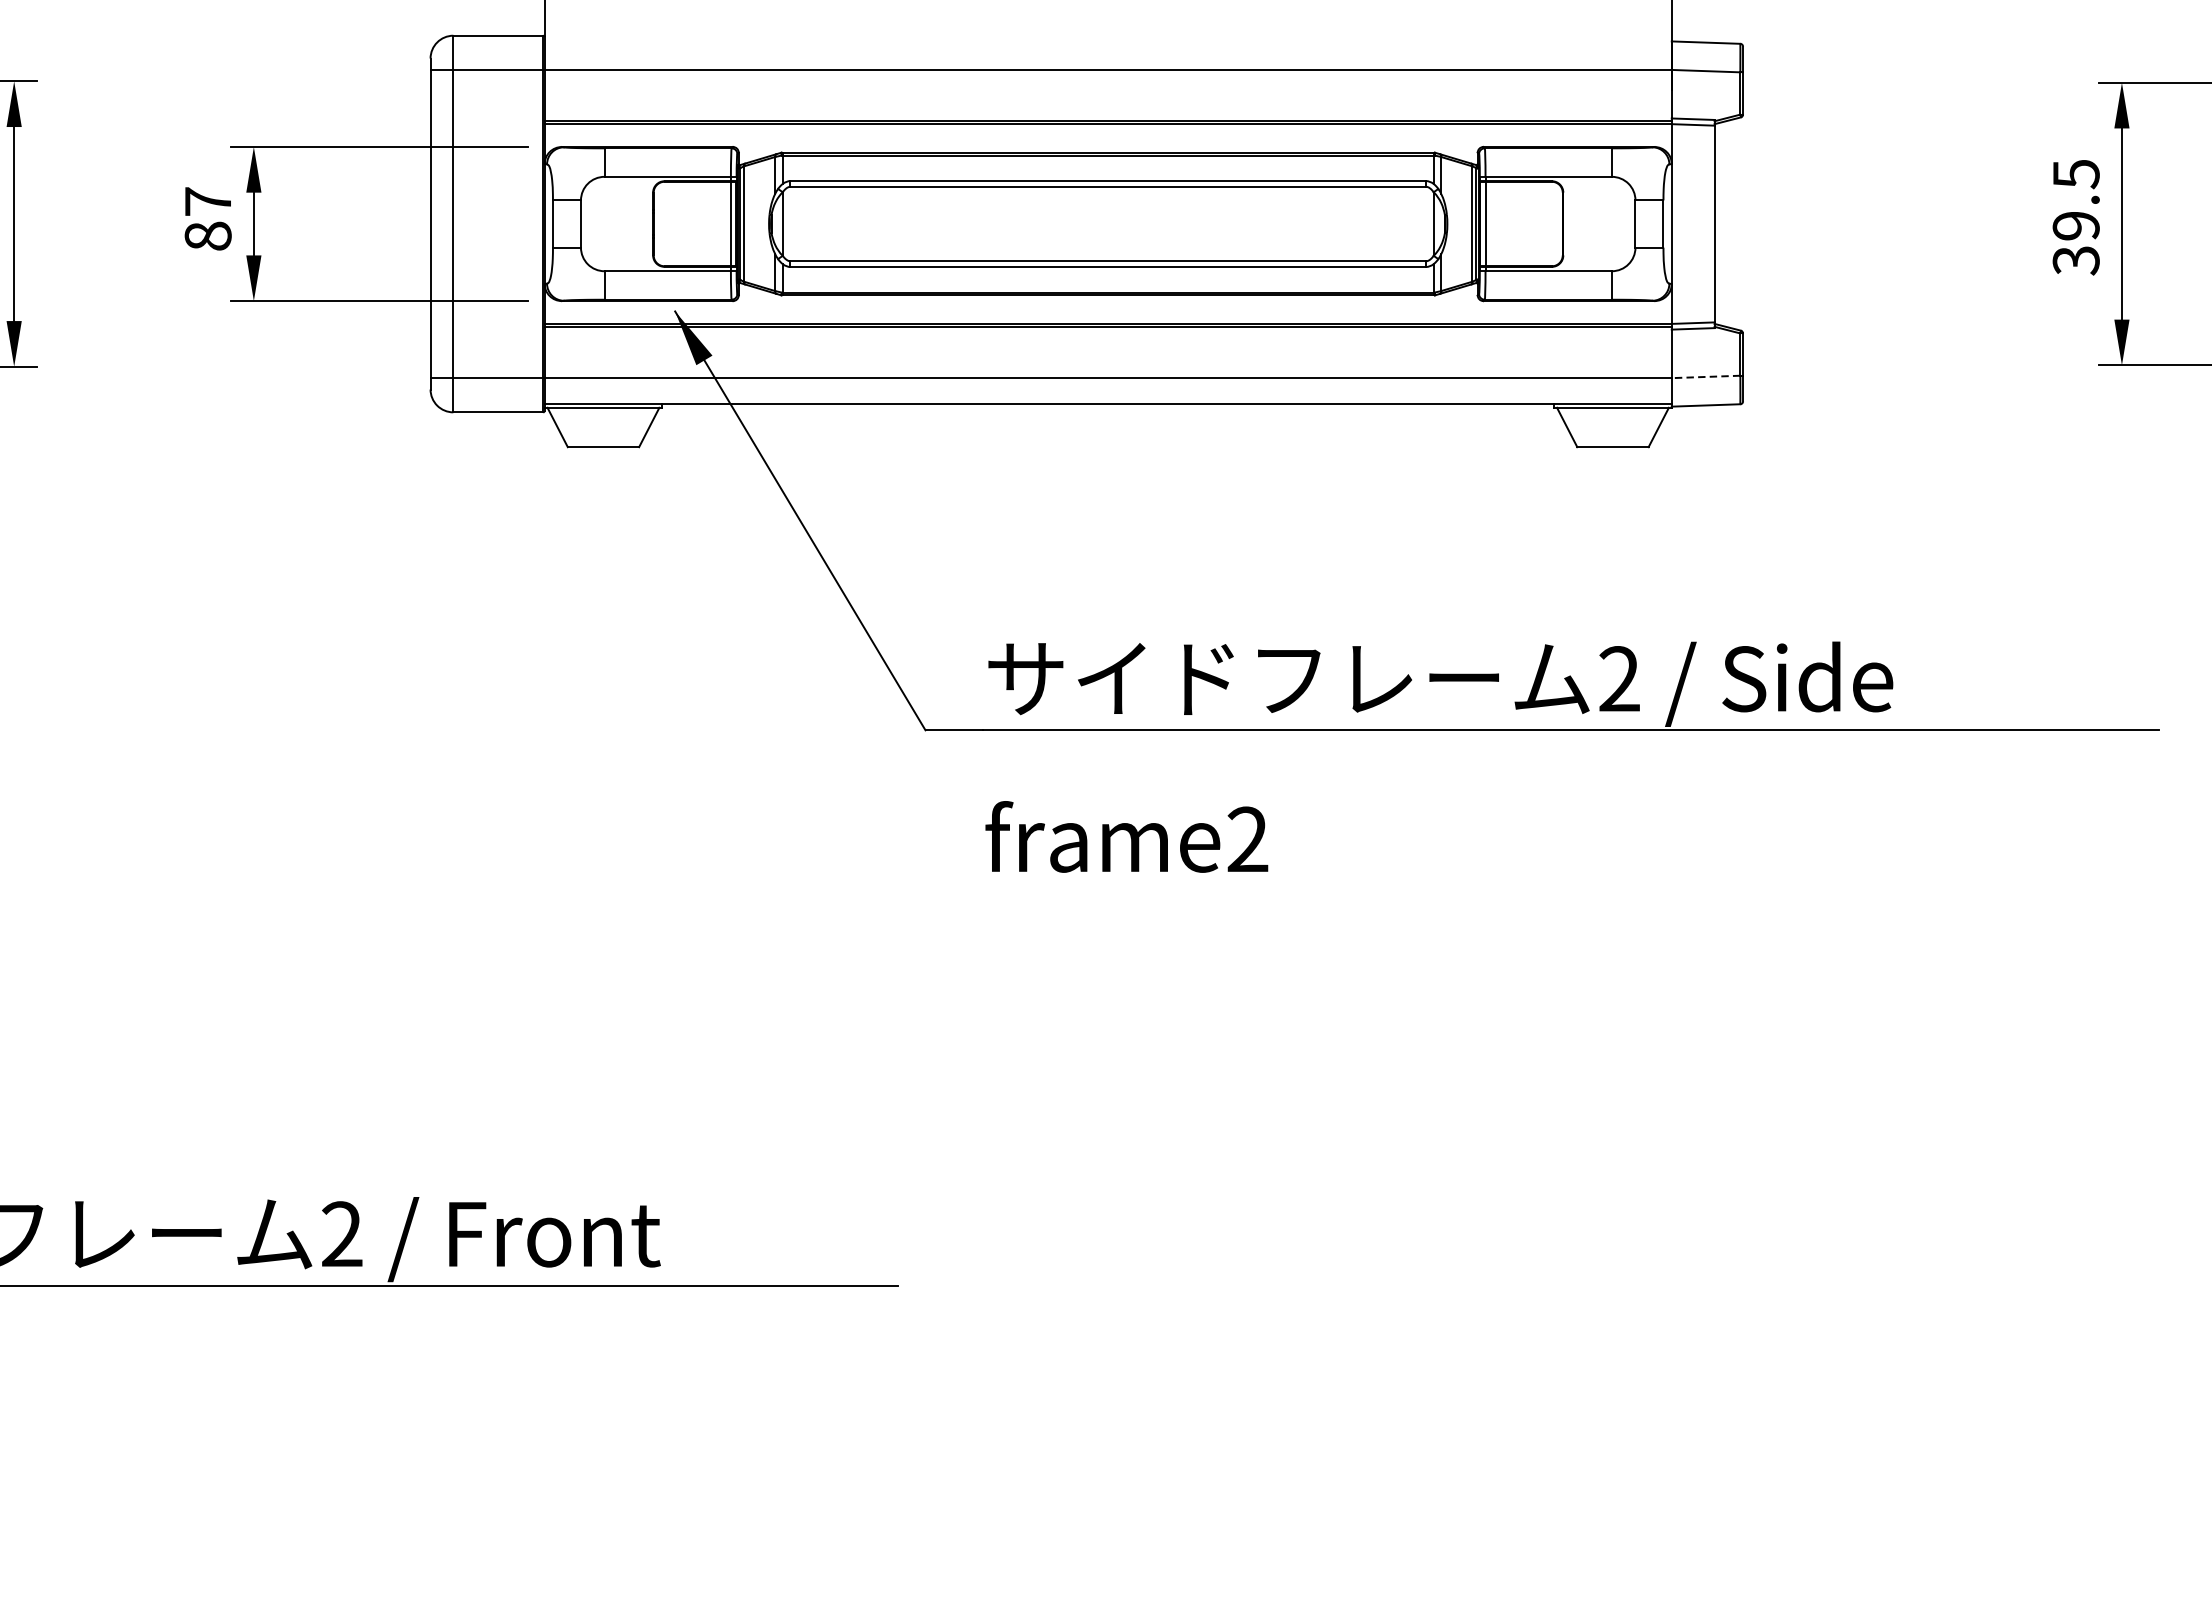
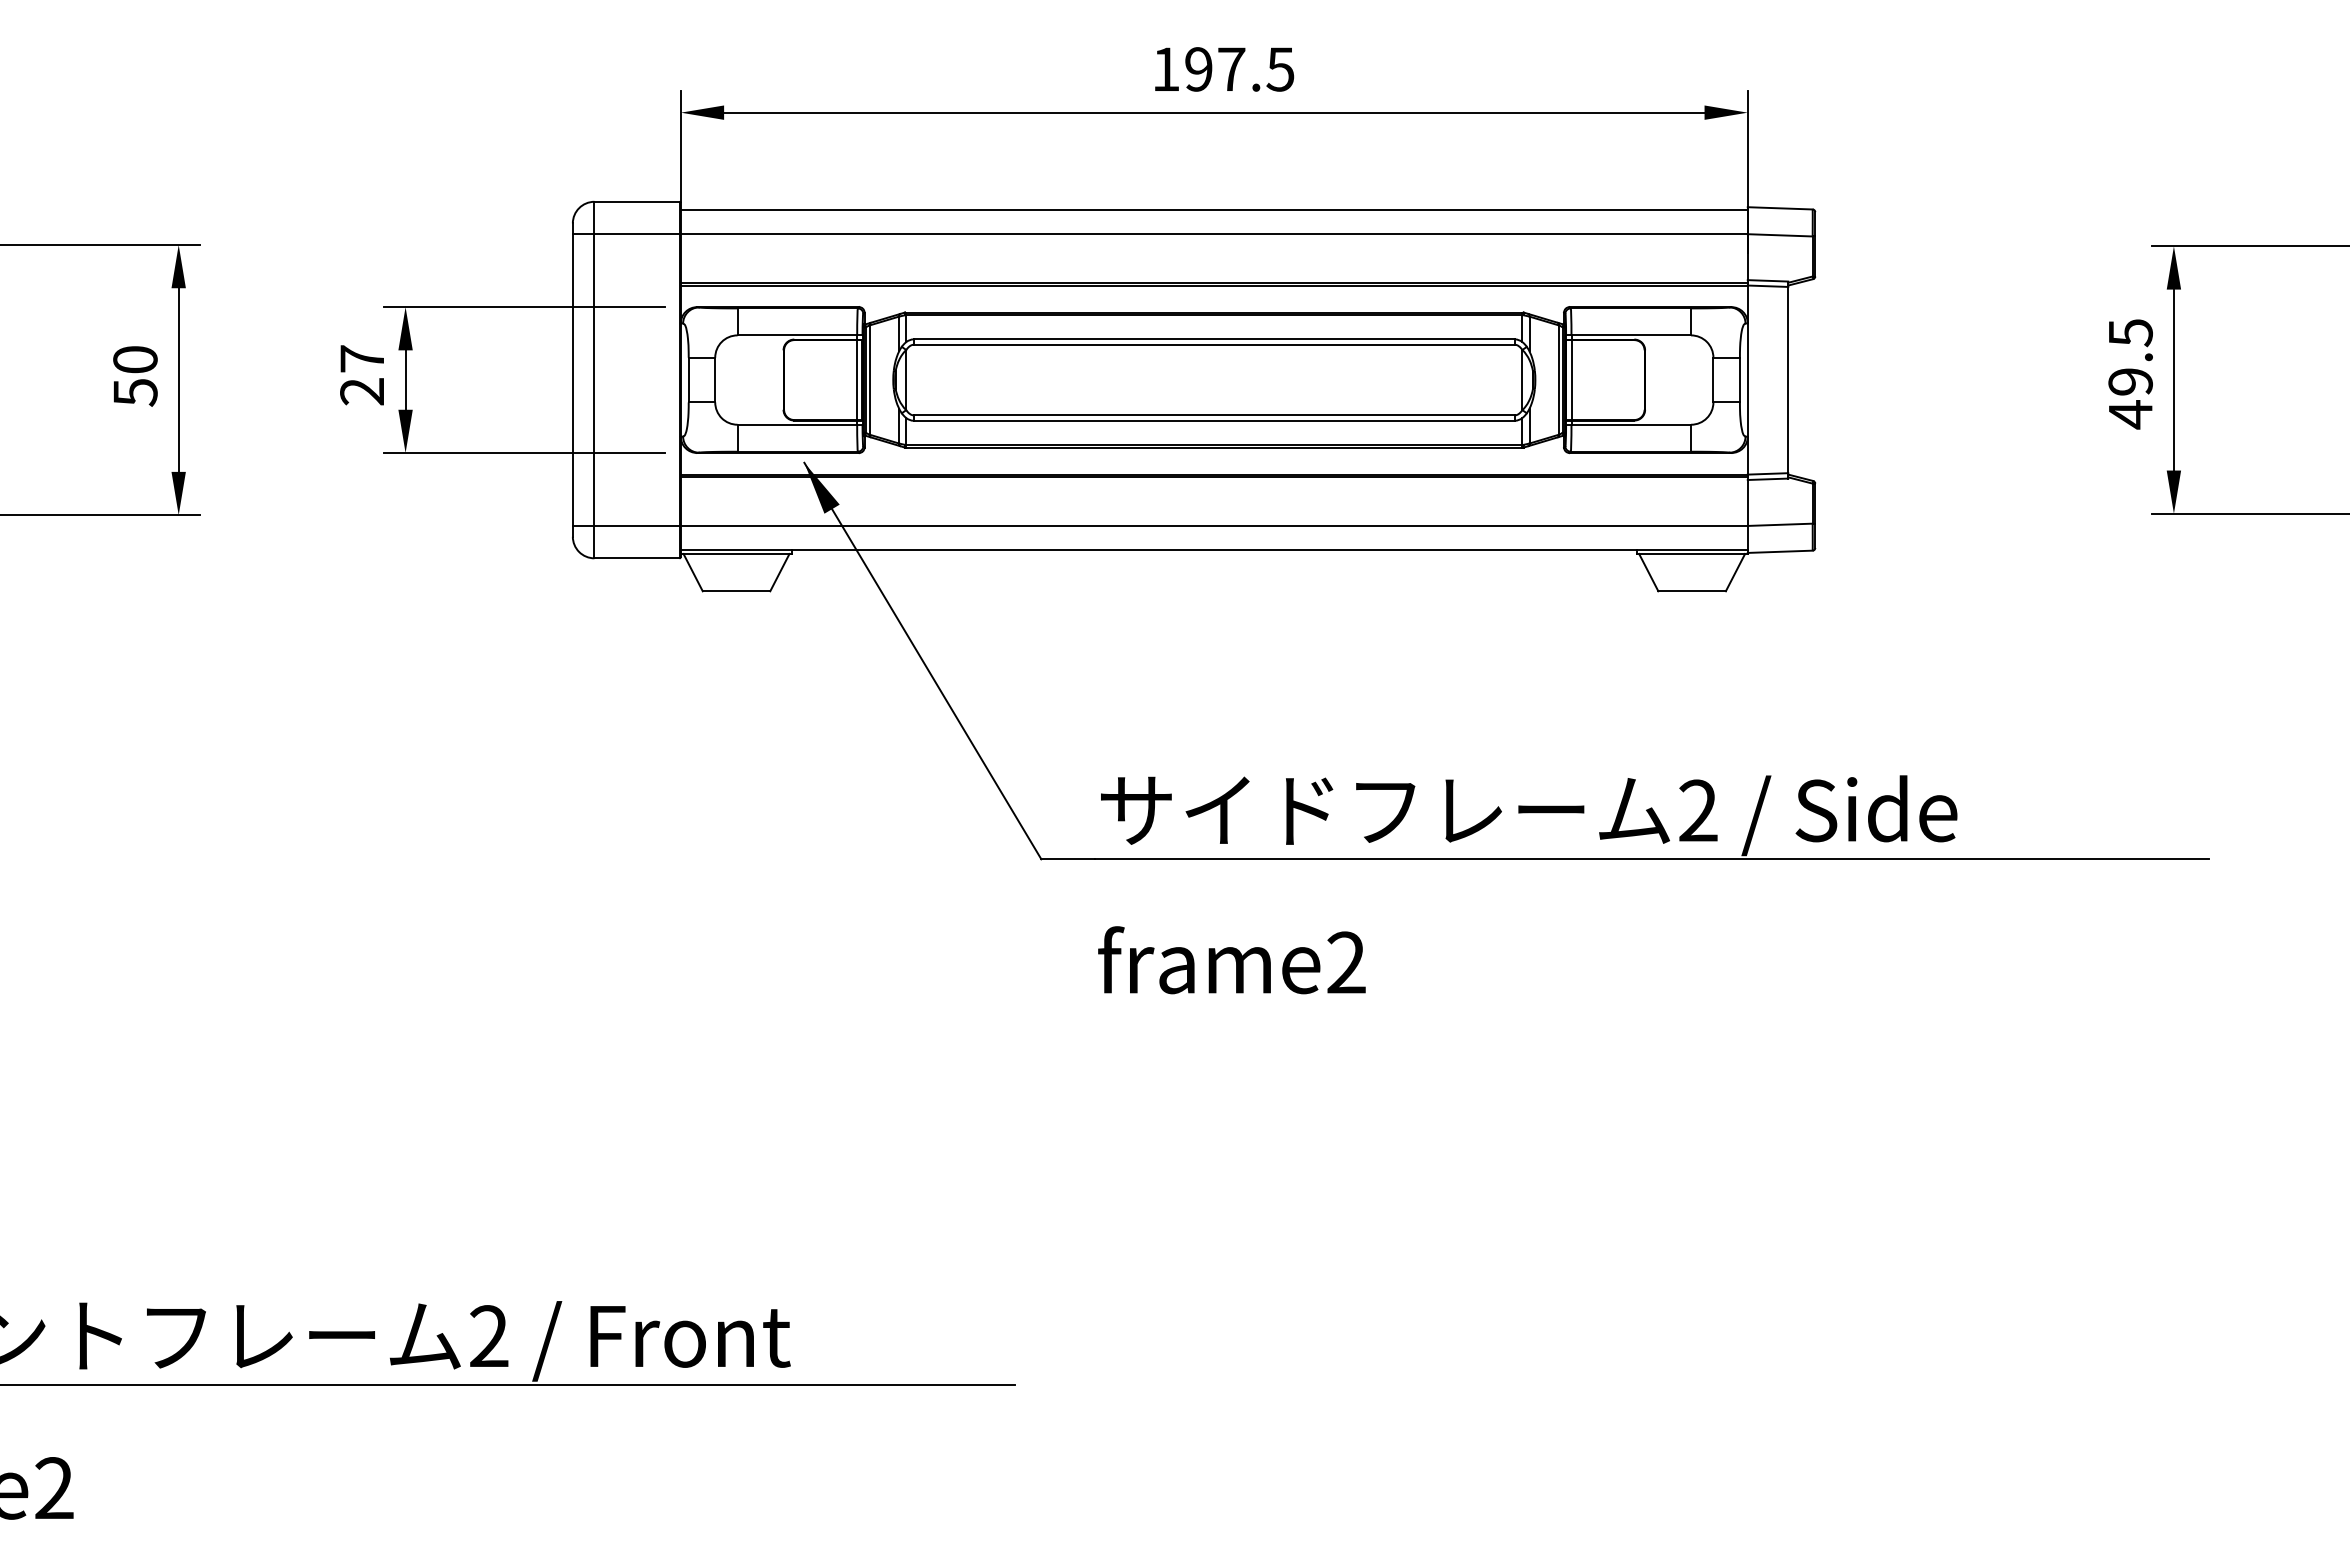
line: (1107, 43) -> (1213, 209), added
text: (208, 236) -> (362, 391), 87 -> 27
text: (2076, 260) -> (2130, 414), 39.5 -> 49.5
line: (1705, 376) -> (1779, 524), dashed -> solid

